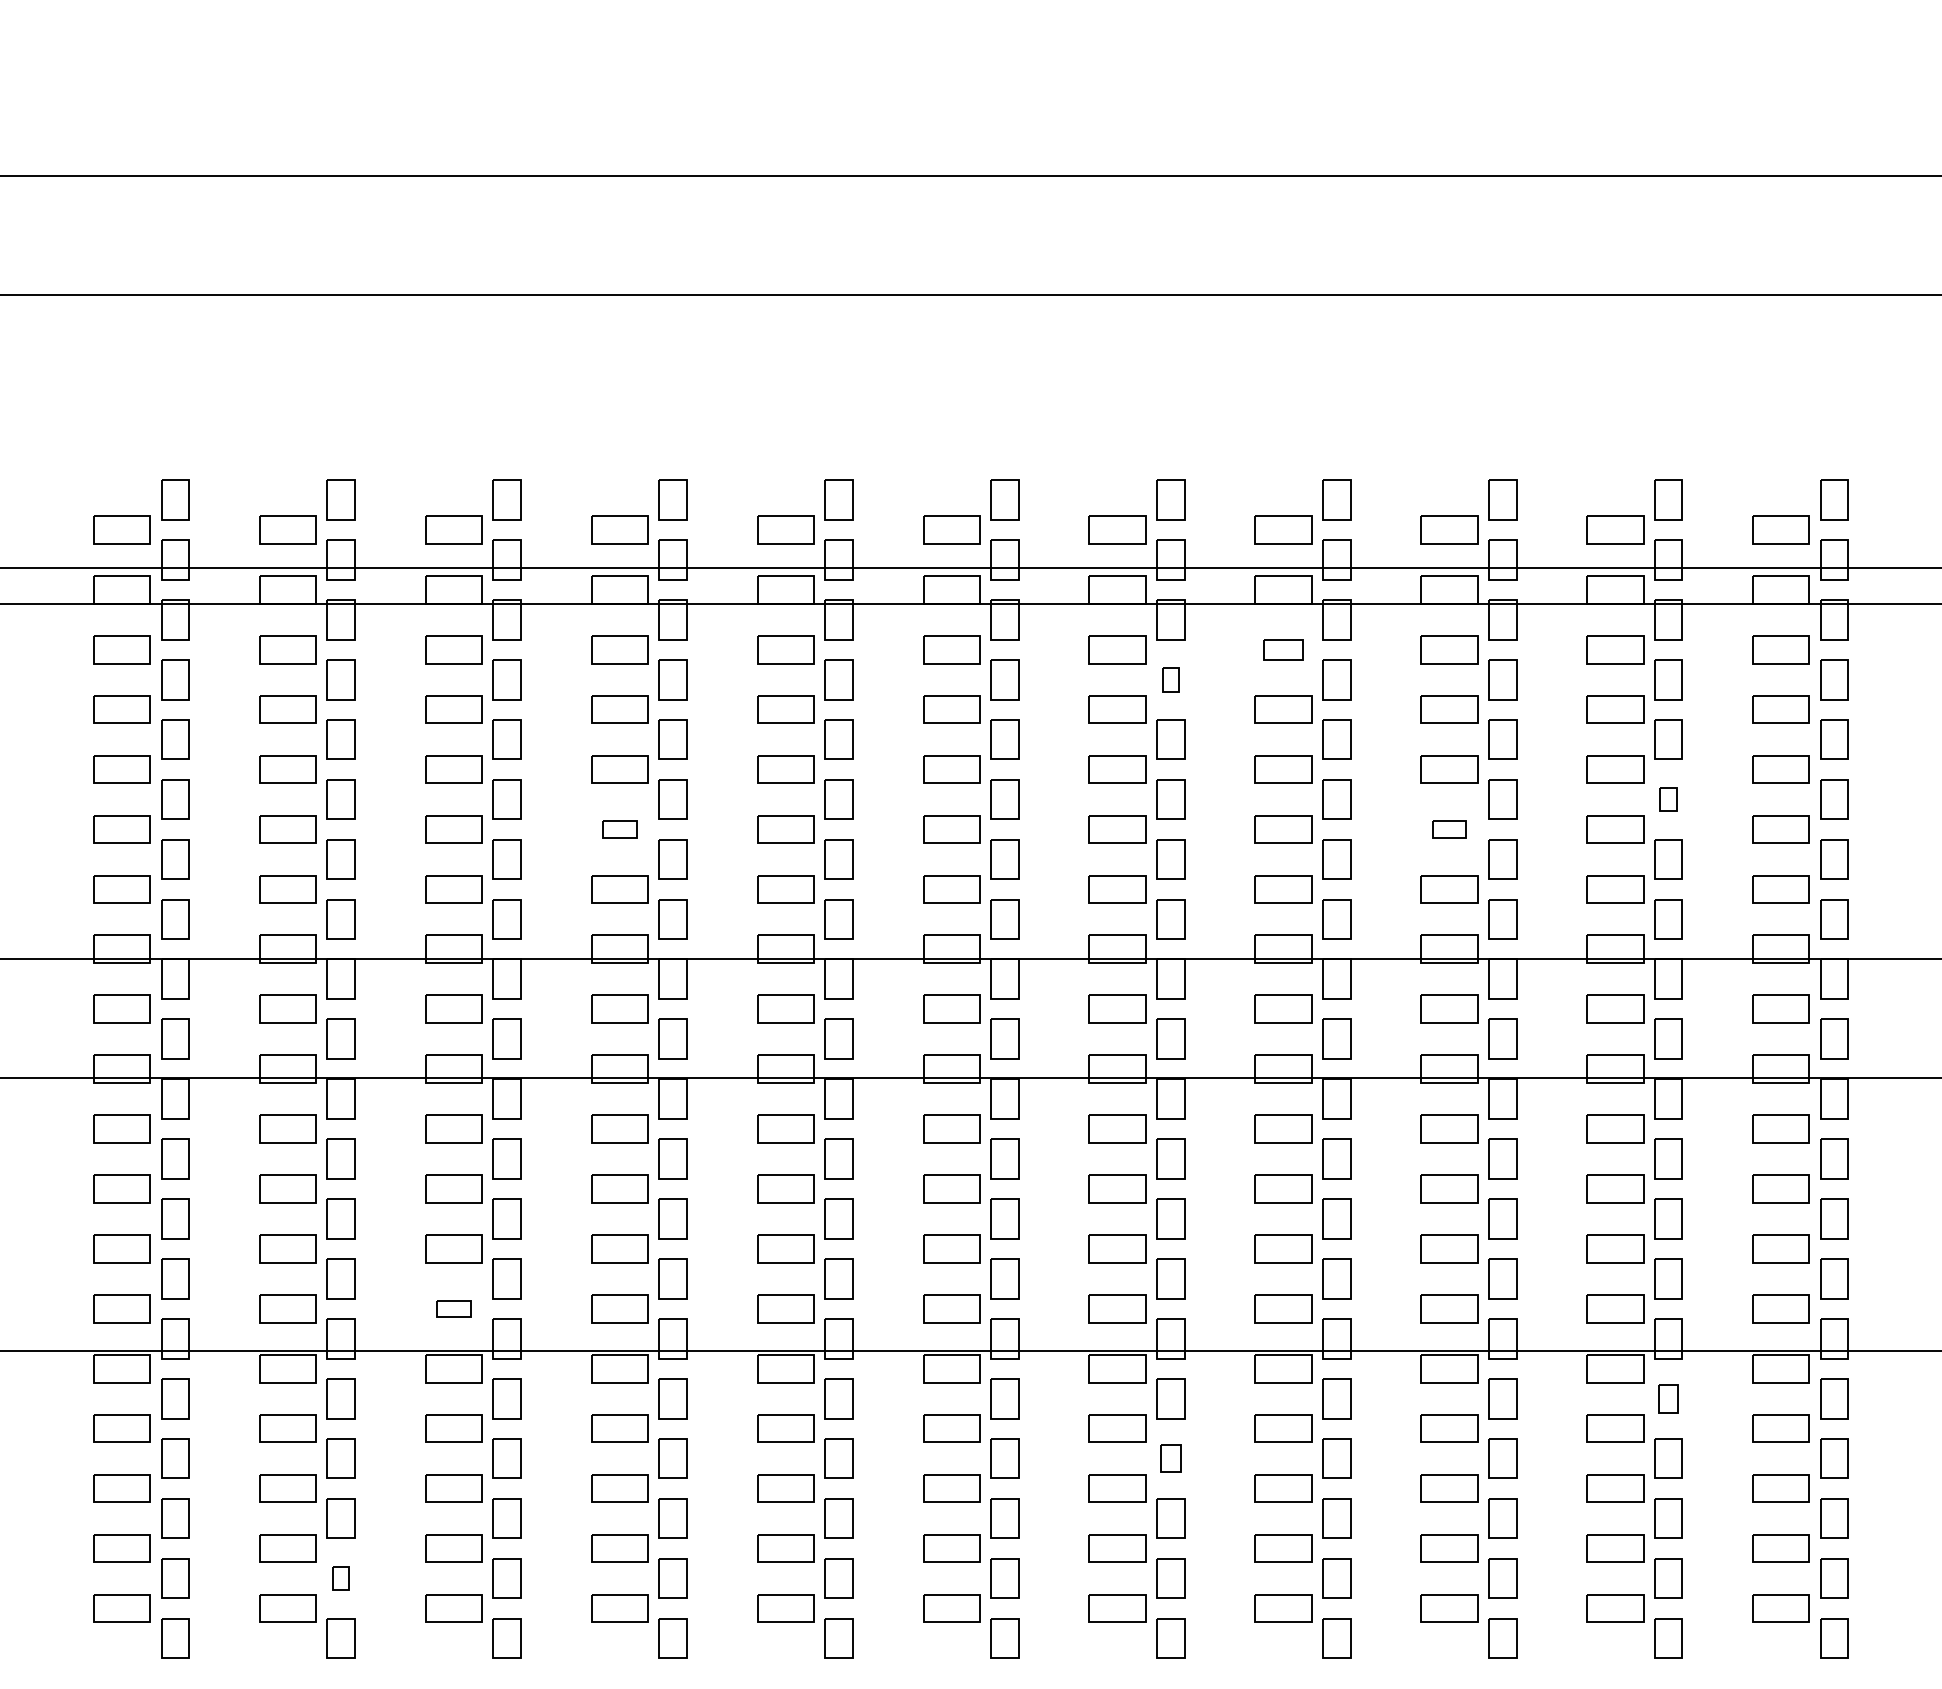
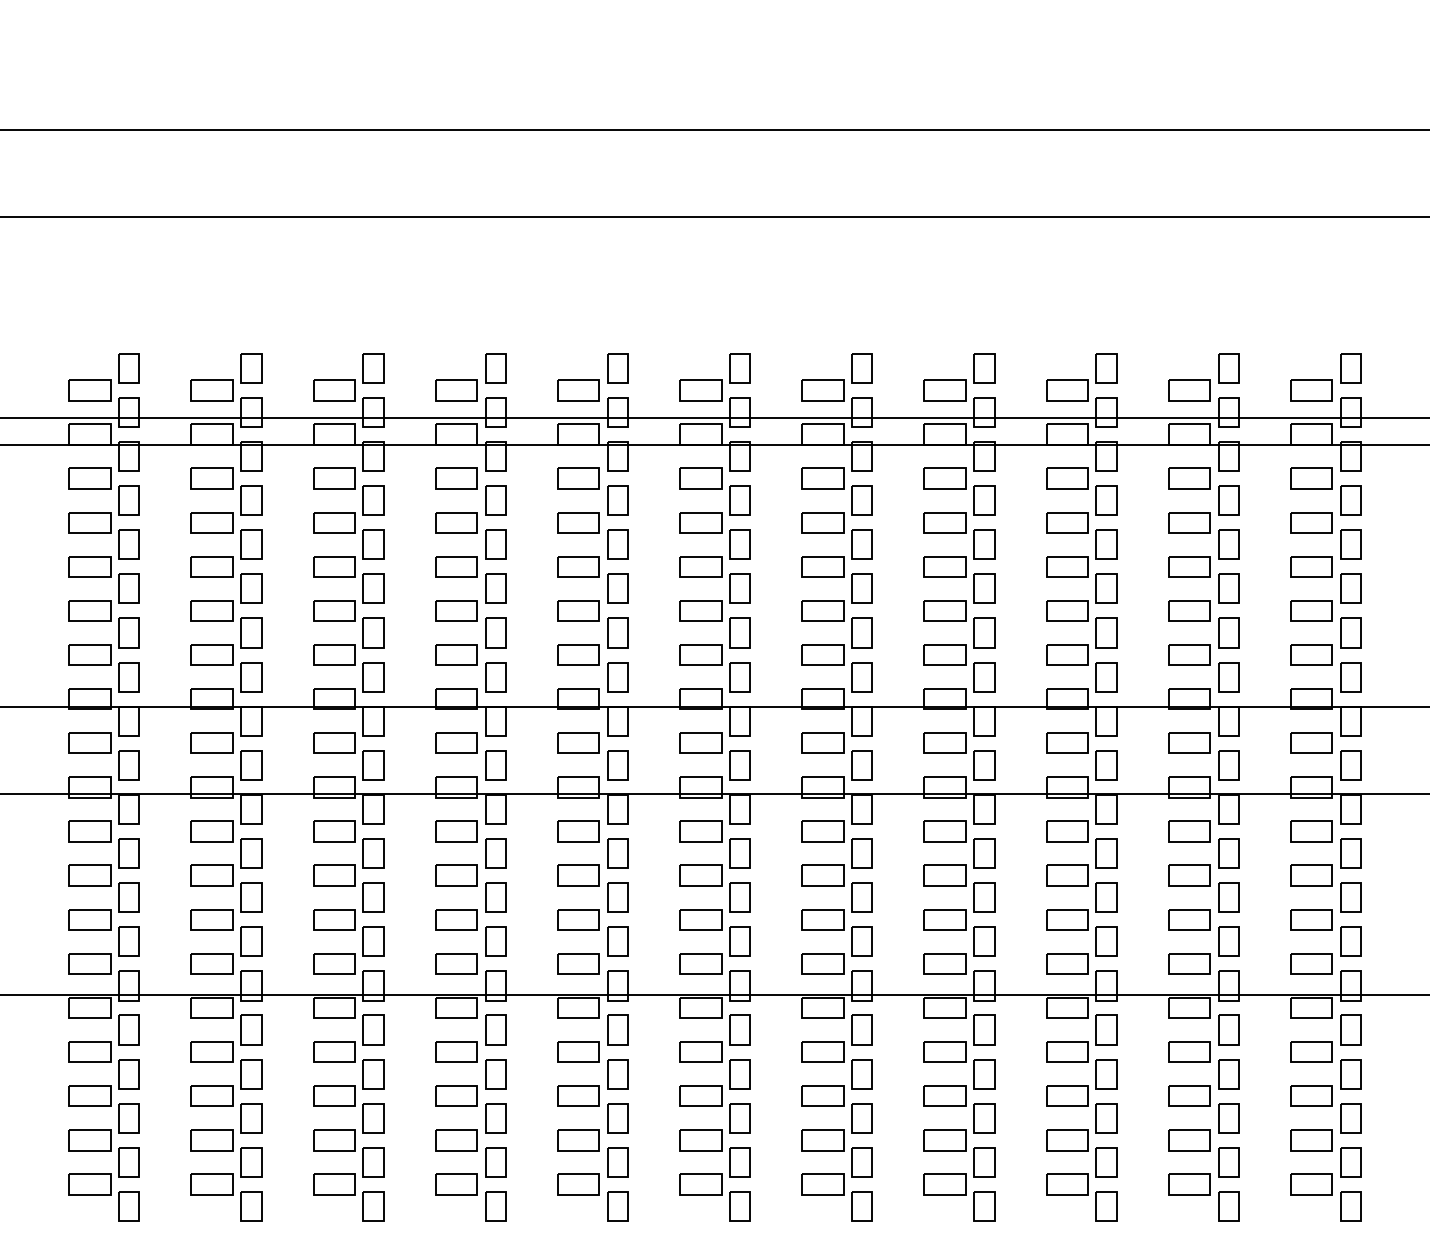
part: (1283, 649) -> (945, 478), size x1.43
part: (1170, 679) -> (861, 500), size x1.67
part: (1668, 799) -> (1228, 588), size x1.67
part: (619, 829) -> (456, 610), size x1.67
part: (1449, 829) -> (1067, 610), size x1.67
part: (453, 1308) -> (333, 963), size x1.67
part: (1668, 1398) -> (1228, 1029), size x1.43
part: (1170, 1458) -> (861, 1074), size x1.43
part: (340, 1578) -> (250, 1162), size x1.67

